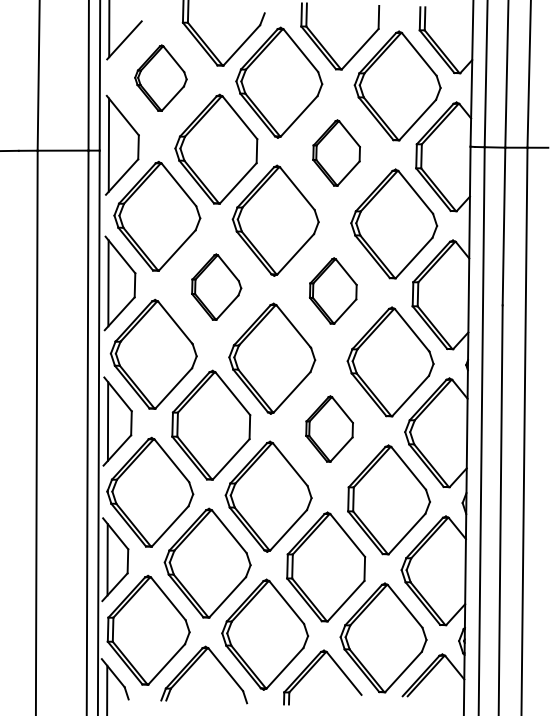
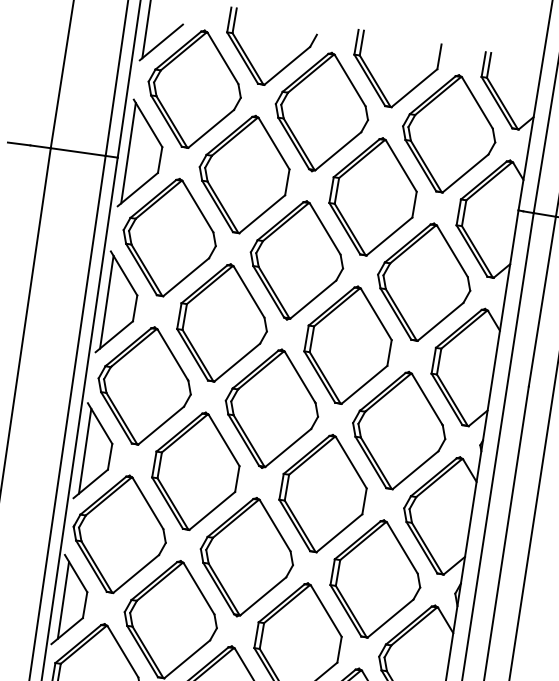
part: (160, 77) -> (194, 88), size x1.67
part: (336, 152) -> (372, 196), size x1.67
part: (216, 286) -> (222, 322), size x1.67
part: (333, 290) -> (348, 344), size x1.67
part: (329, 428) -> (323, 492), size x1.67

